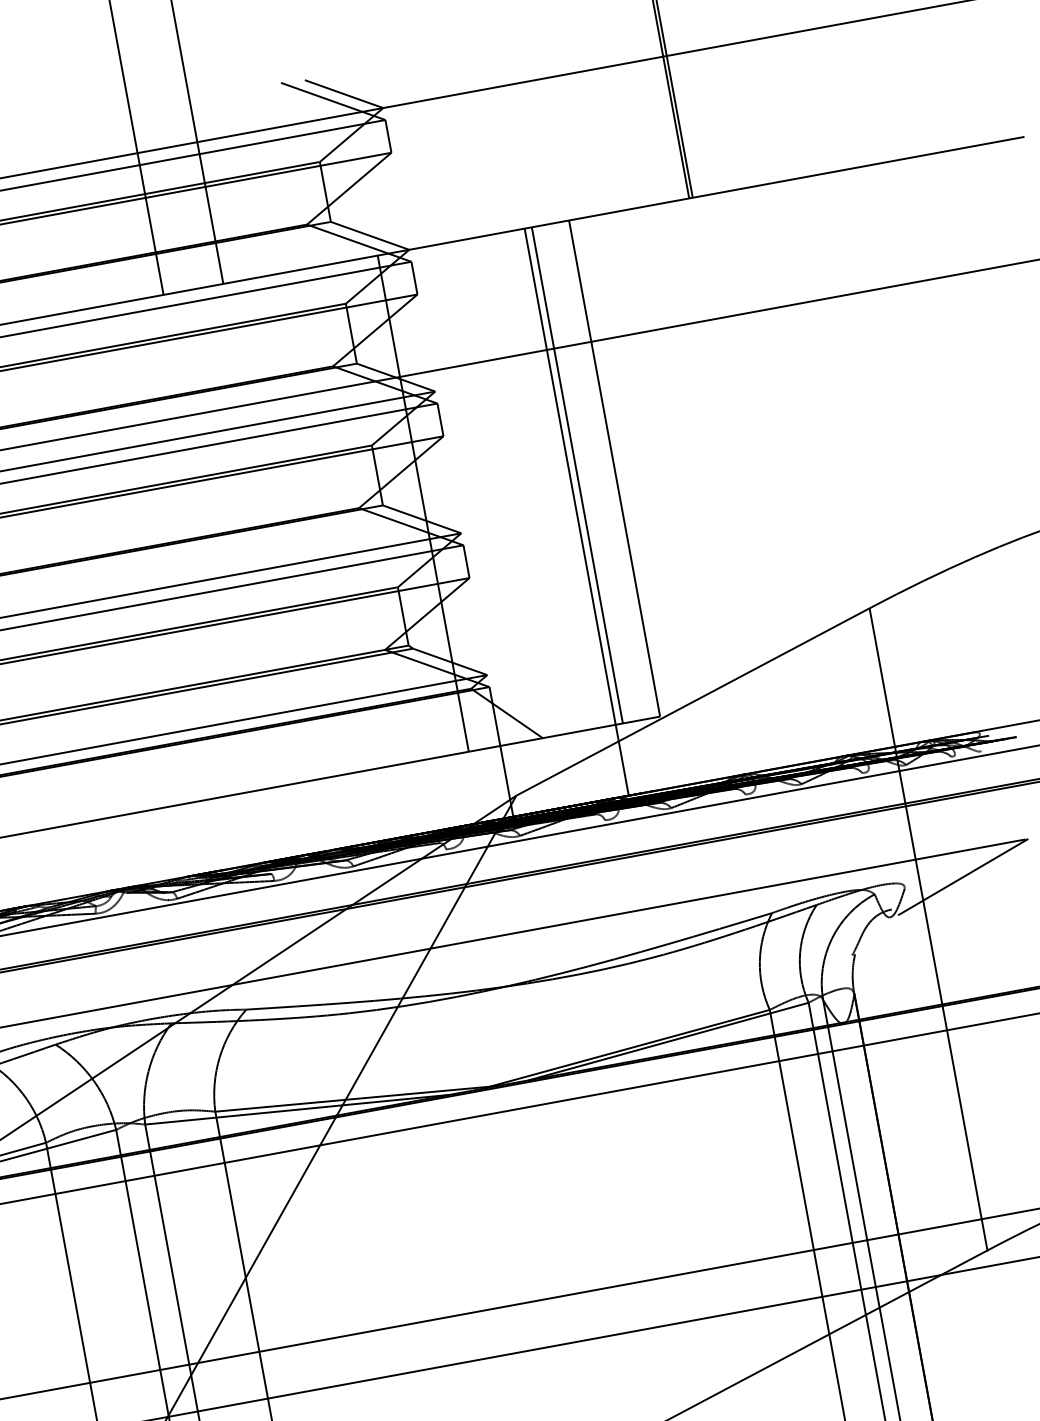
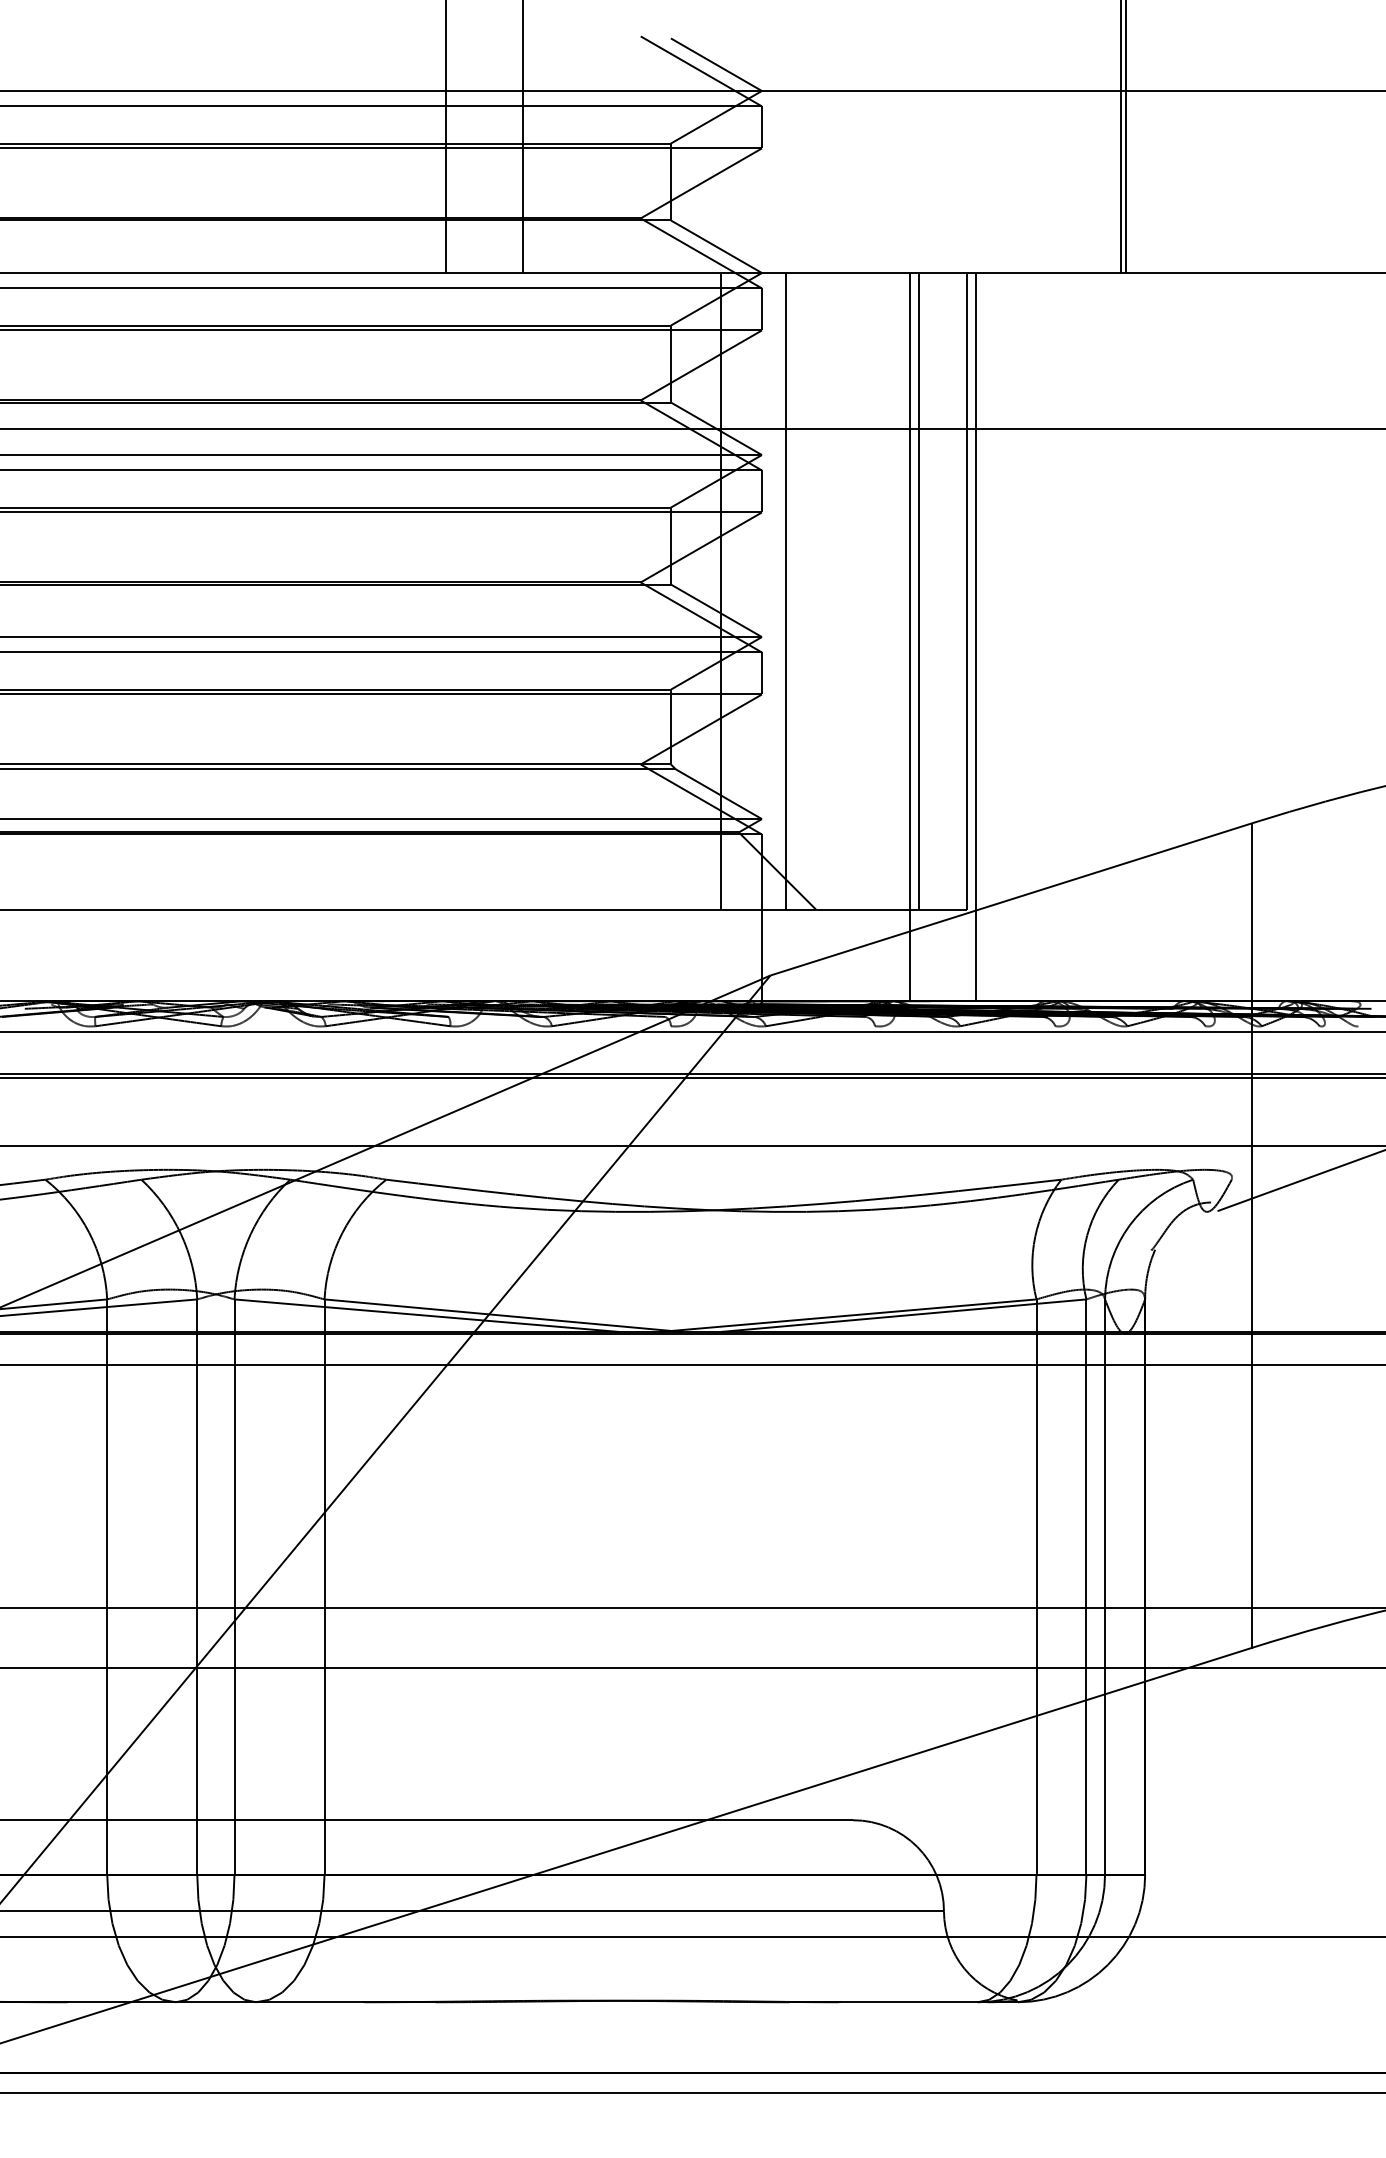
line: (473, 494) -> (786, 591), added
line: (627, 503) -> (975, 637), added

